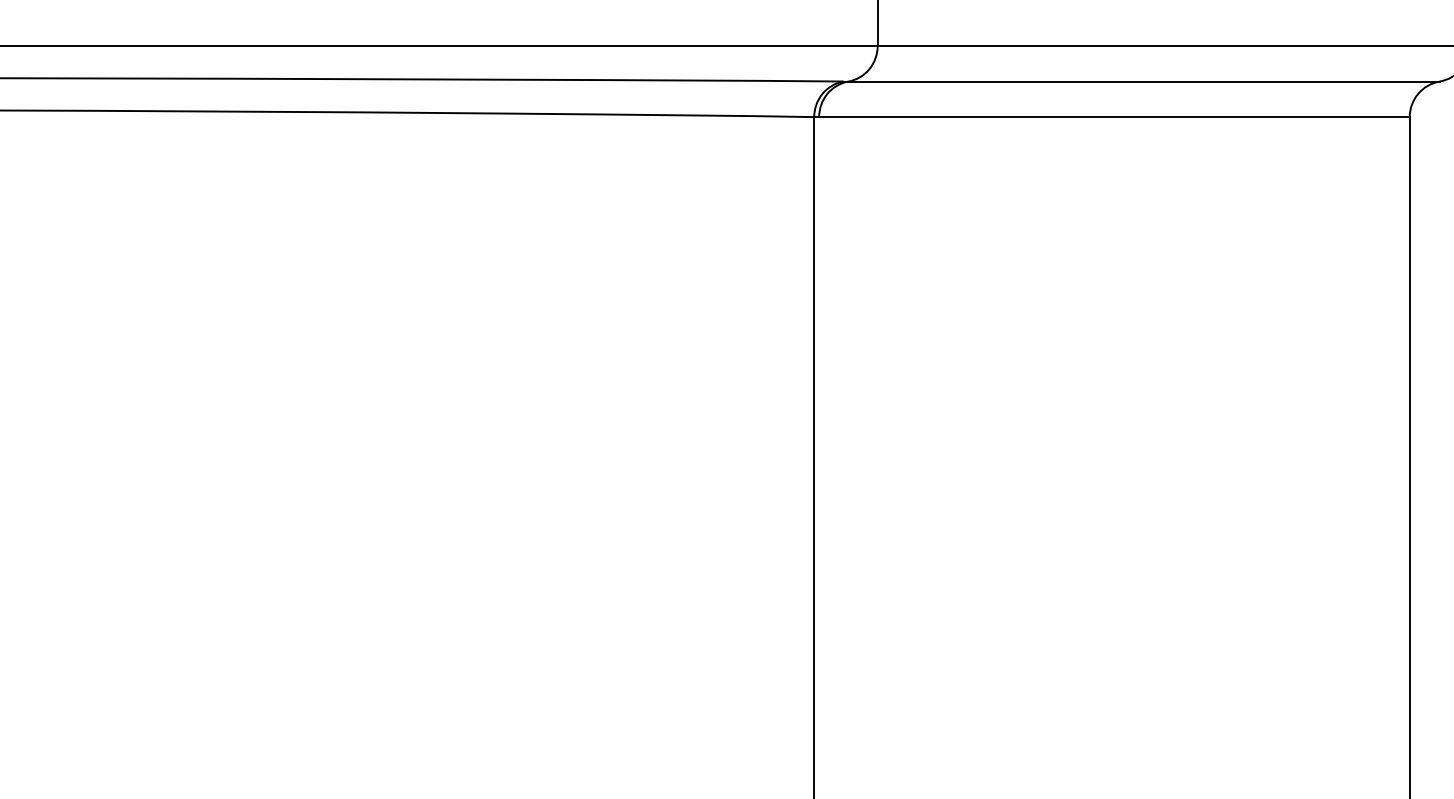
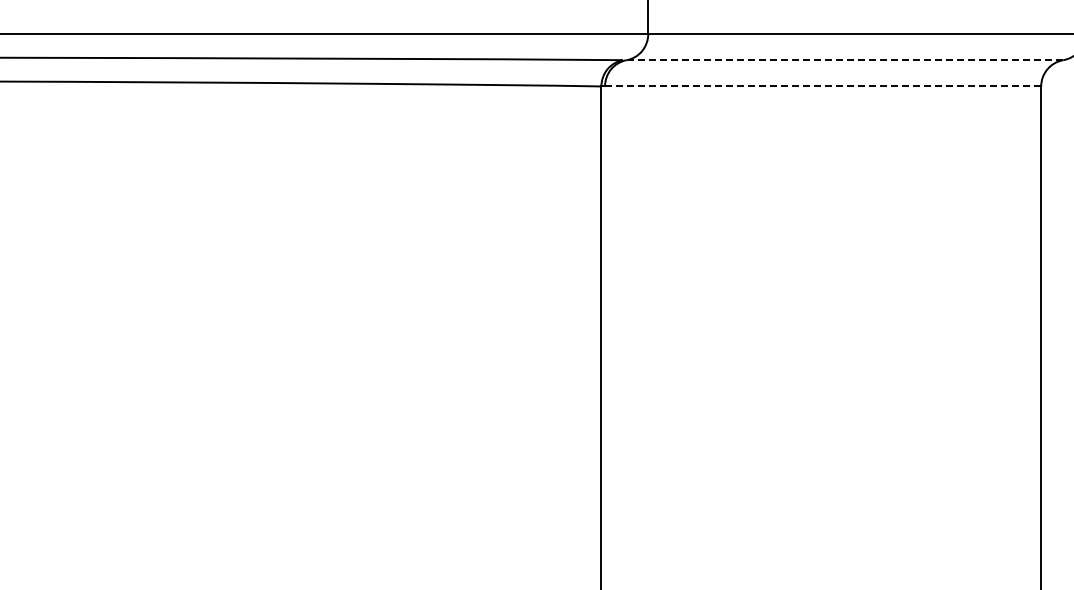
line: (1140, 81) -> (842, 60), solid -> dashed
line: (1113, 117) -> (822, 86), solid -> dashed

